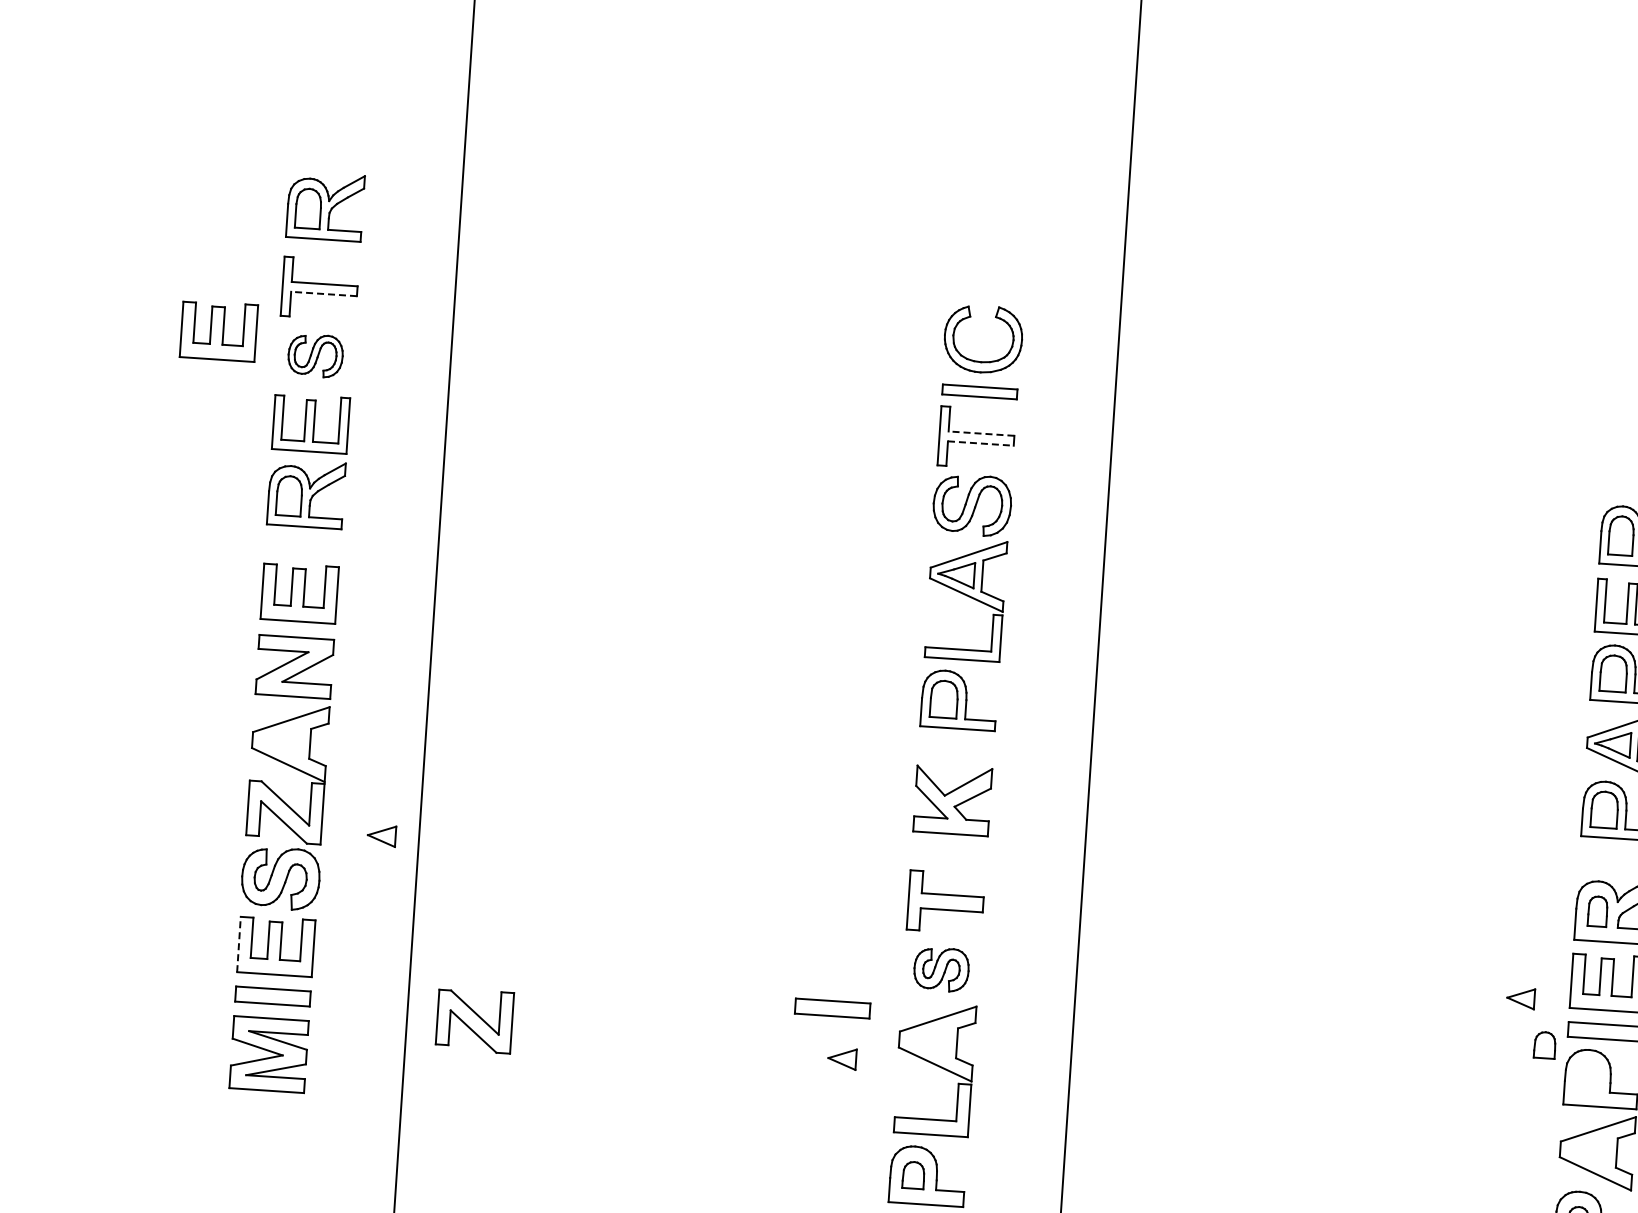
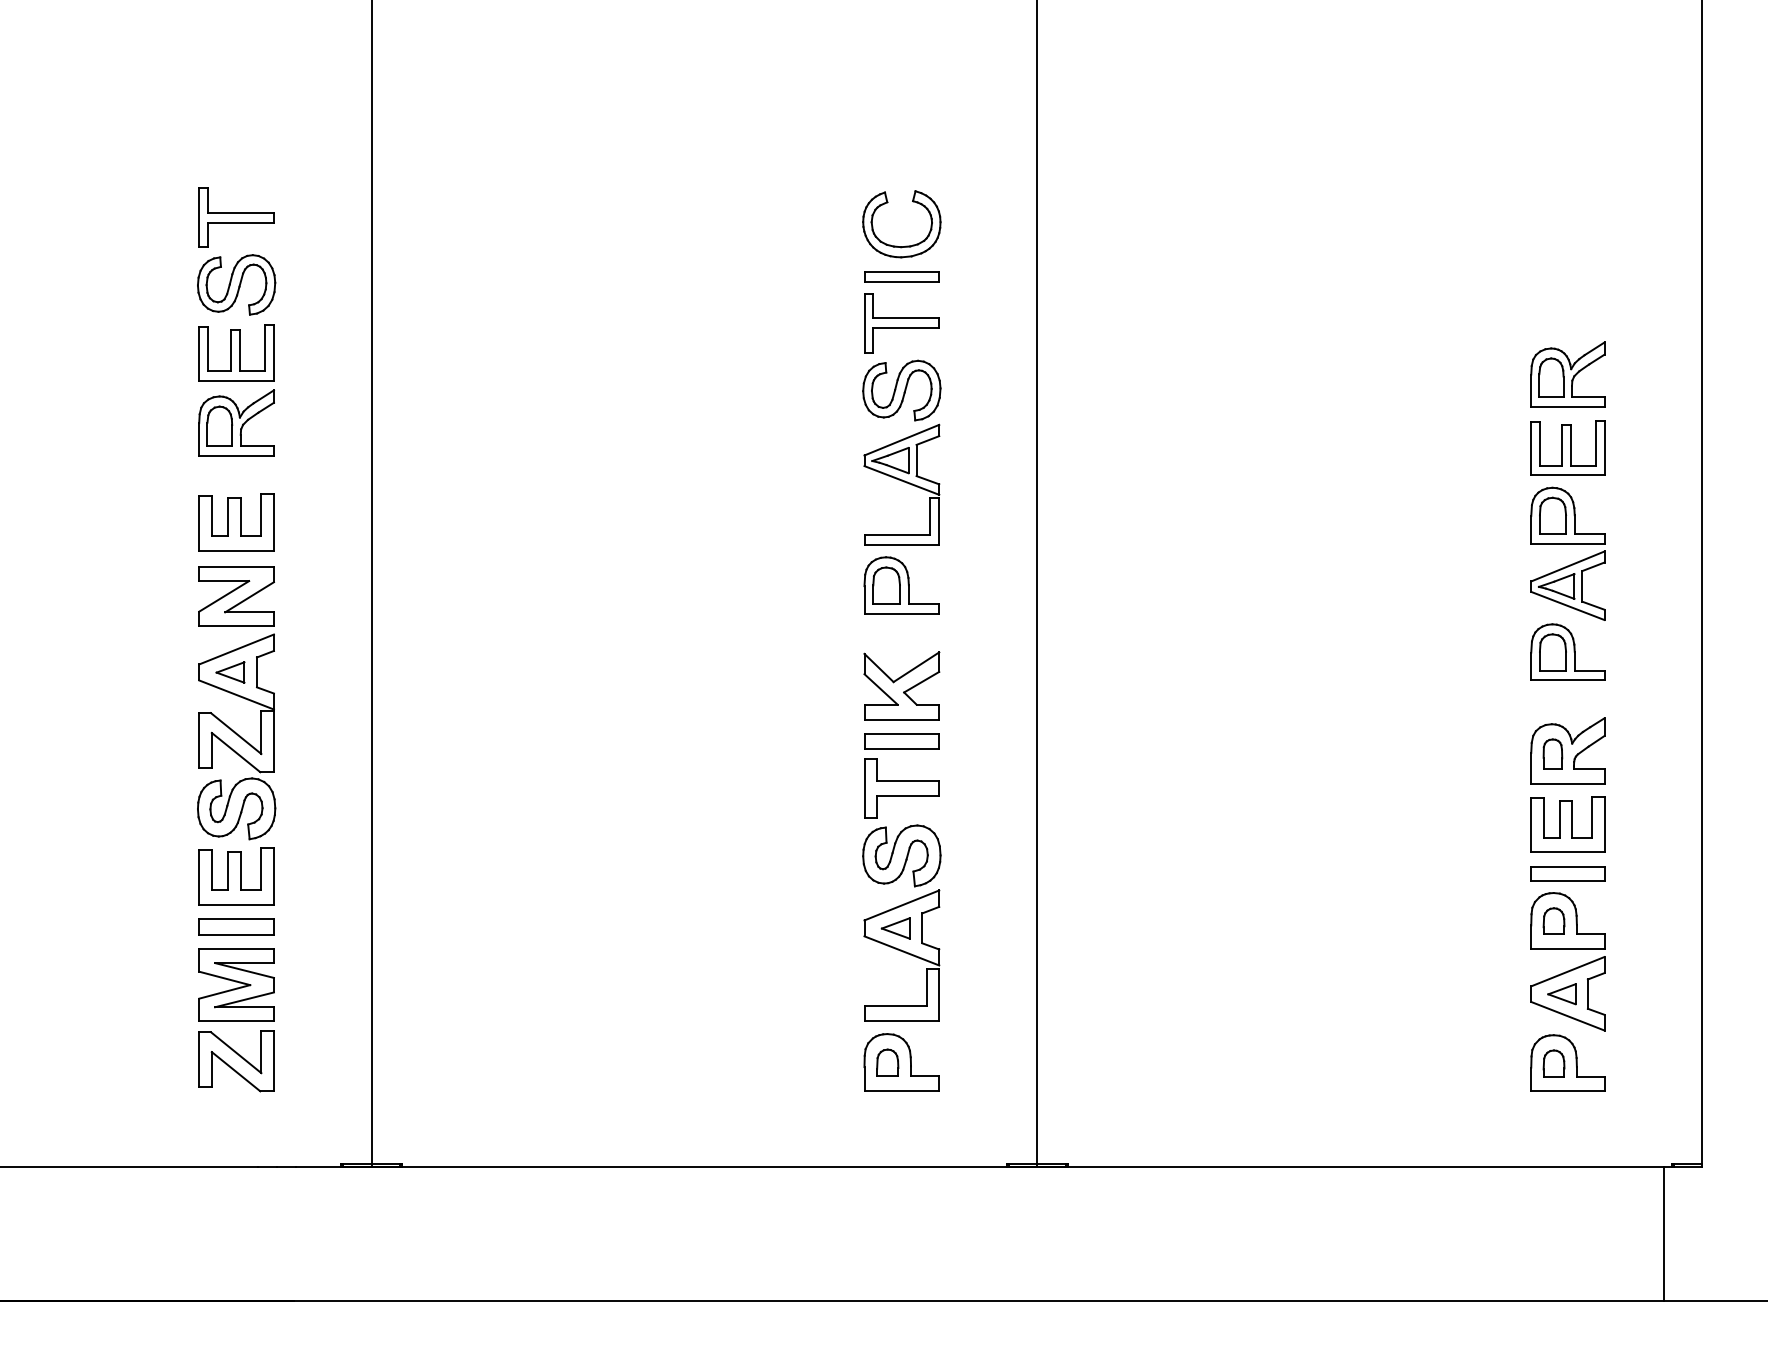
part: (325, 205) -> (236, 134), removed
line: (324, 293) -> (241, 222), dashed -> solid
part: (218, 330) -> (138, 266), removed
part: (315, 355) -> (236, 284), size x1.43
line: (981, 433) -> (906, 318), dashed -> solid
line: (981, 443) -> (906, 328), dashed -> solid
part: (381, 835) -> (230, 672), moved
line: (239, 944) -> (199, 877), dashed -> solid
part: (941, 969) -> (901, 855), size x1.43
part: (1520, 998) -> (1561, 994), moved
part: (832, 1008) -> (901, 741), moved
part: (474, 1021) -> (236, 1061), moved
part: (1544, 1044) -> (1553, 920), moved
part: (842, 1058) -> (895, 928), moved

